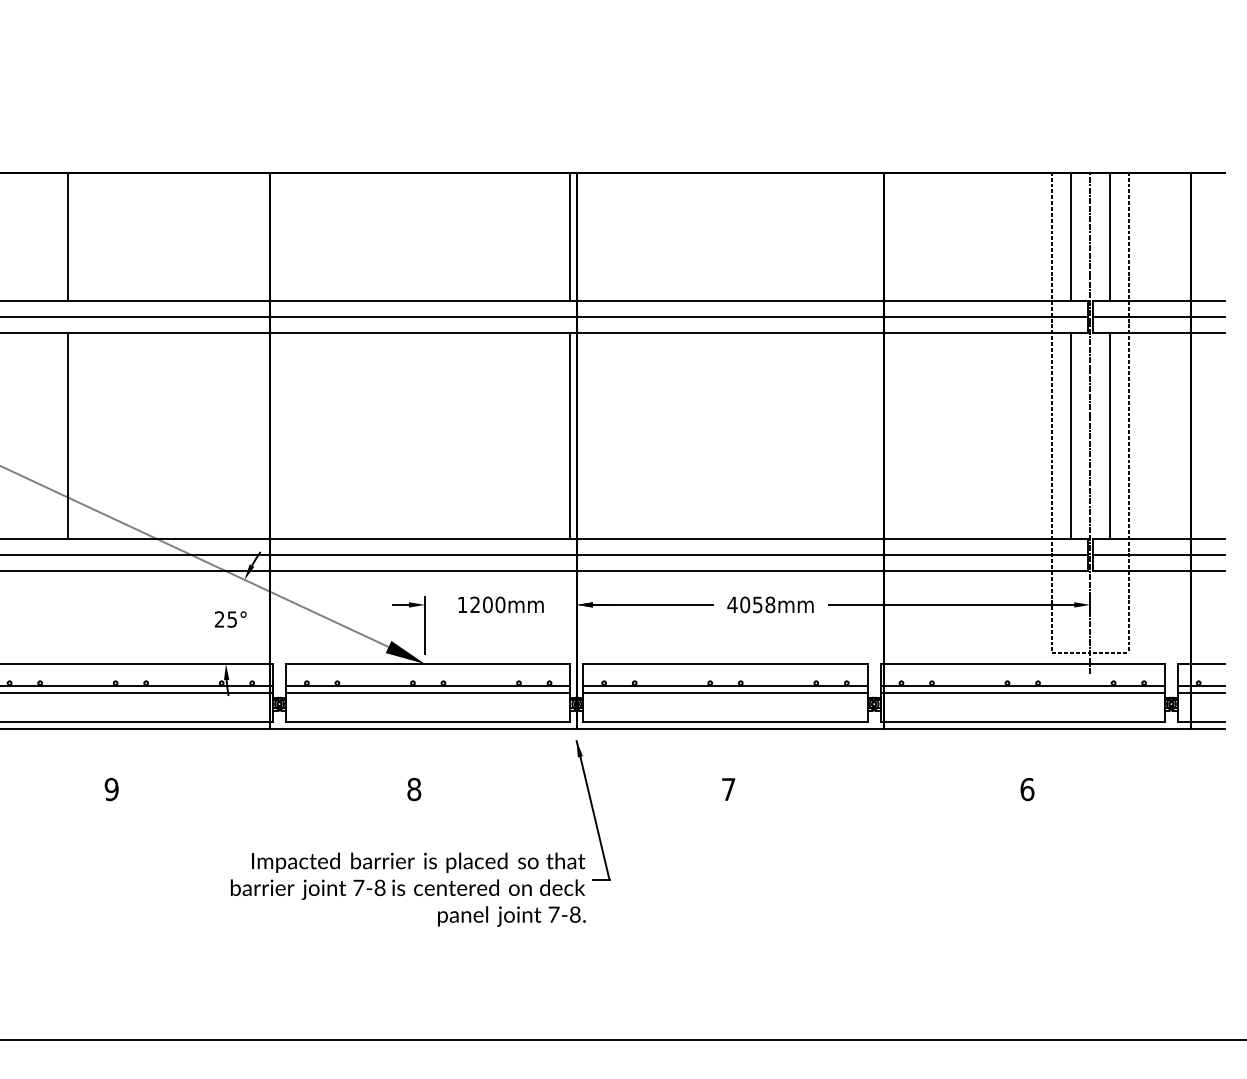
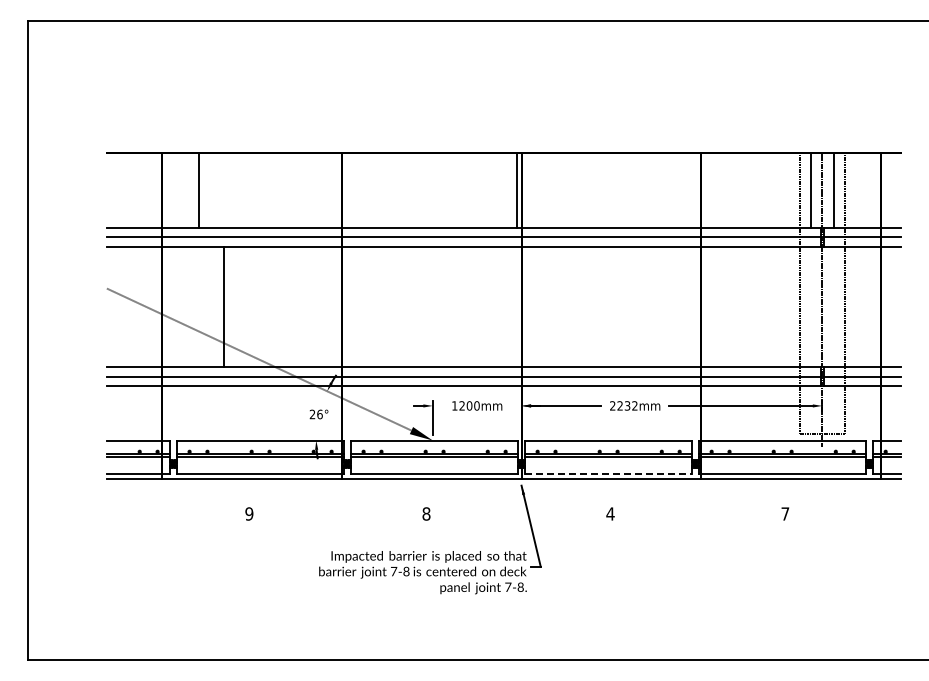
line: (67, 236) -> (198, 190), moved
line: (569, 435) -> (517, 306), removed
line: (1070, 435) -> (810, 306), removed
line: (1109, 435) -> (833, 306), removed
text: (750, 604) -> (623, 405), 4058mm -> 2232mm
text: (231, 619) -> (319, 414), 25° -> 26°
line: (726, 722) -> (609, 474), solid -> dashed
text: (728, 788) -> (610, 513), 7 -> 4
text: (1027, 788) -> (785, 513), 6 -> 7

